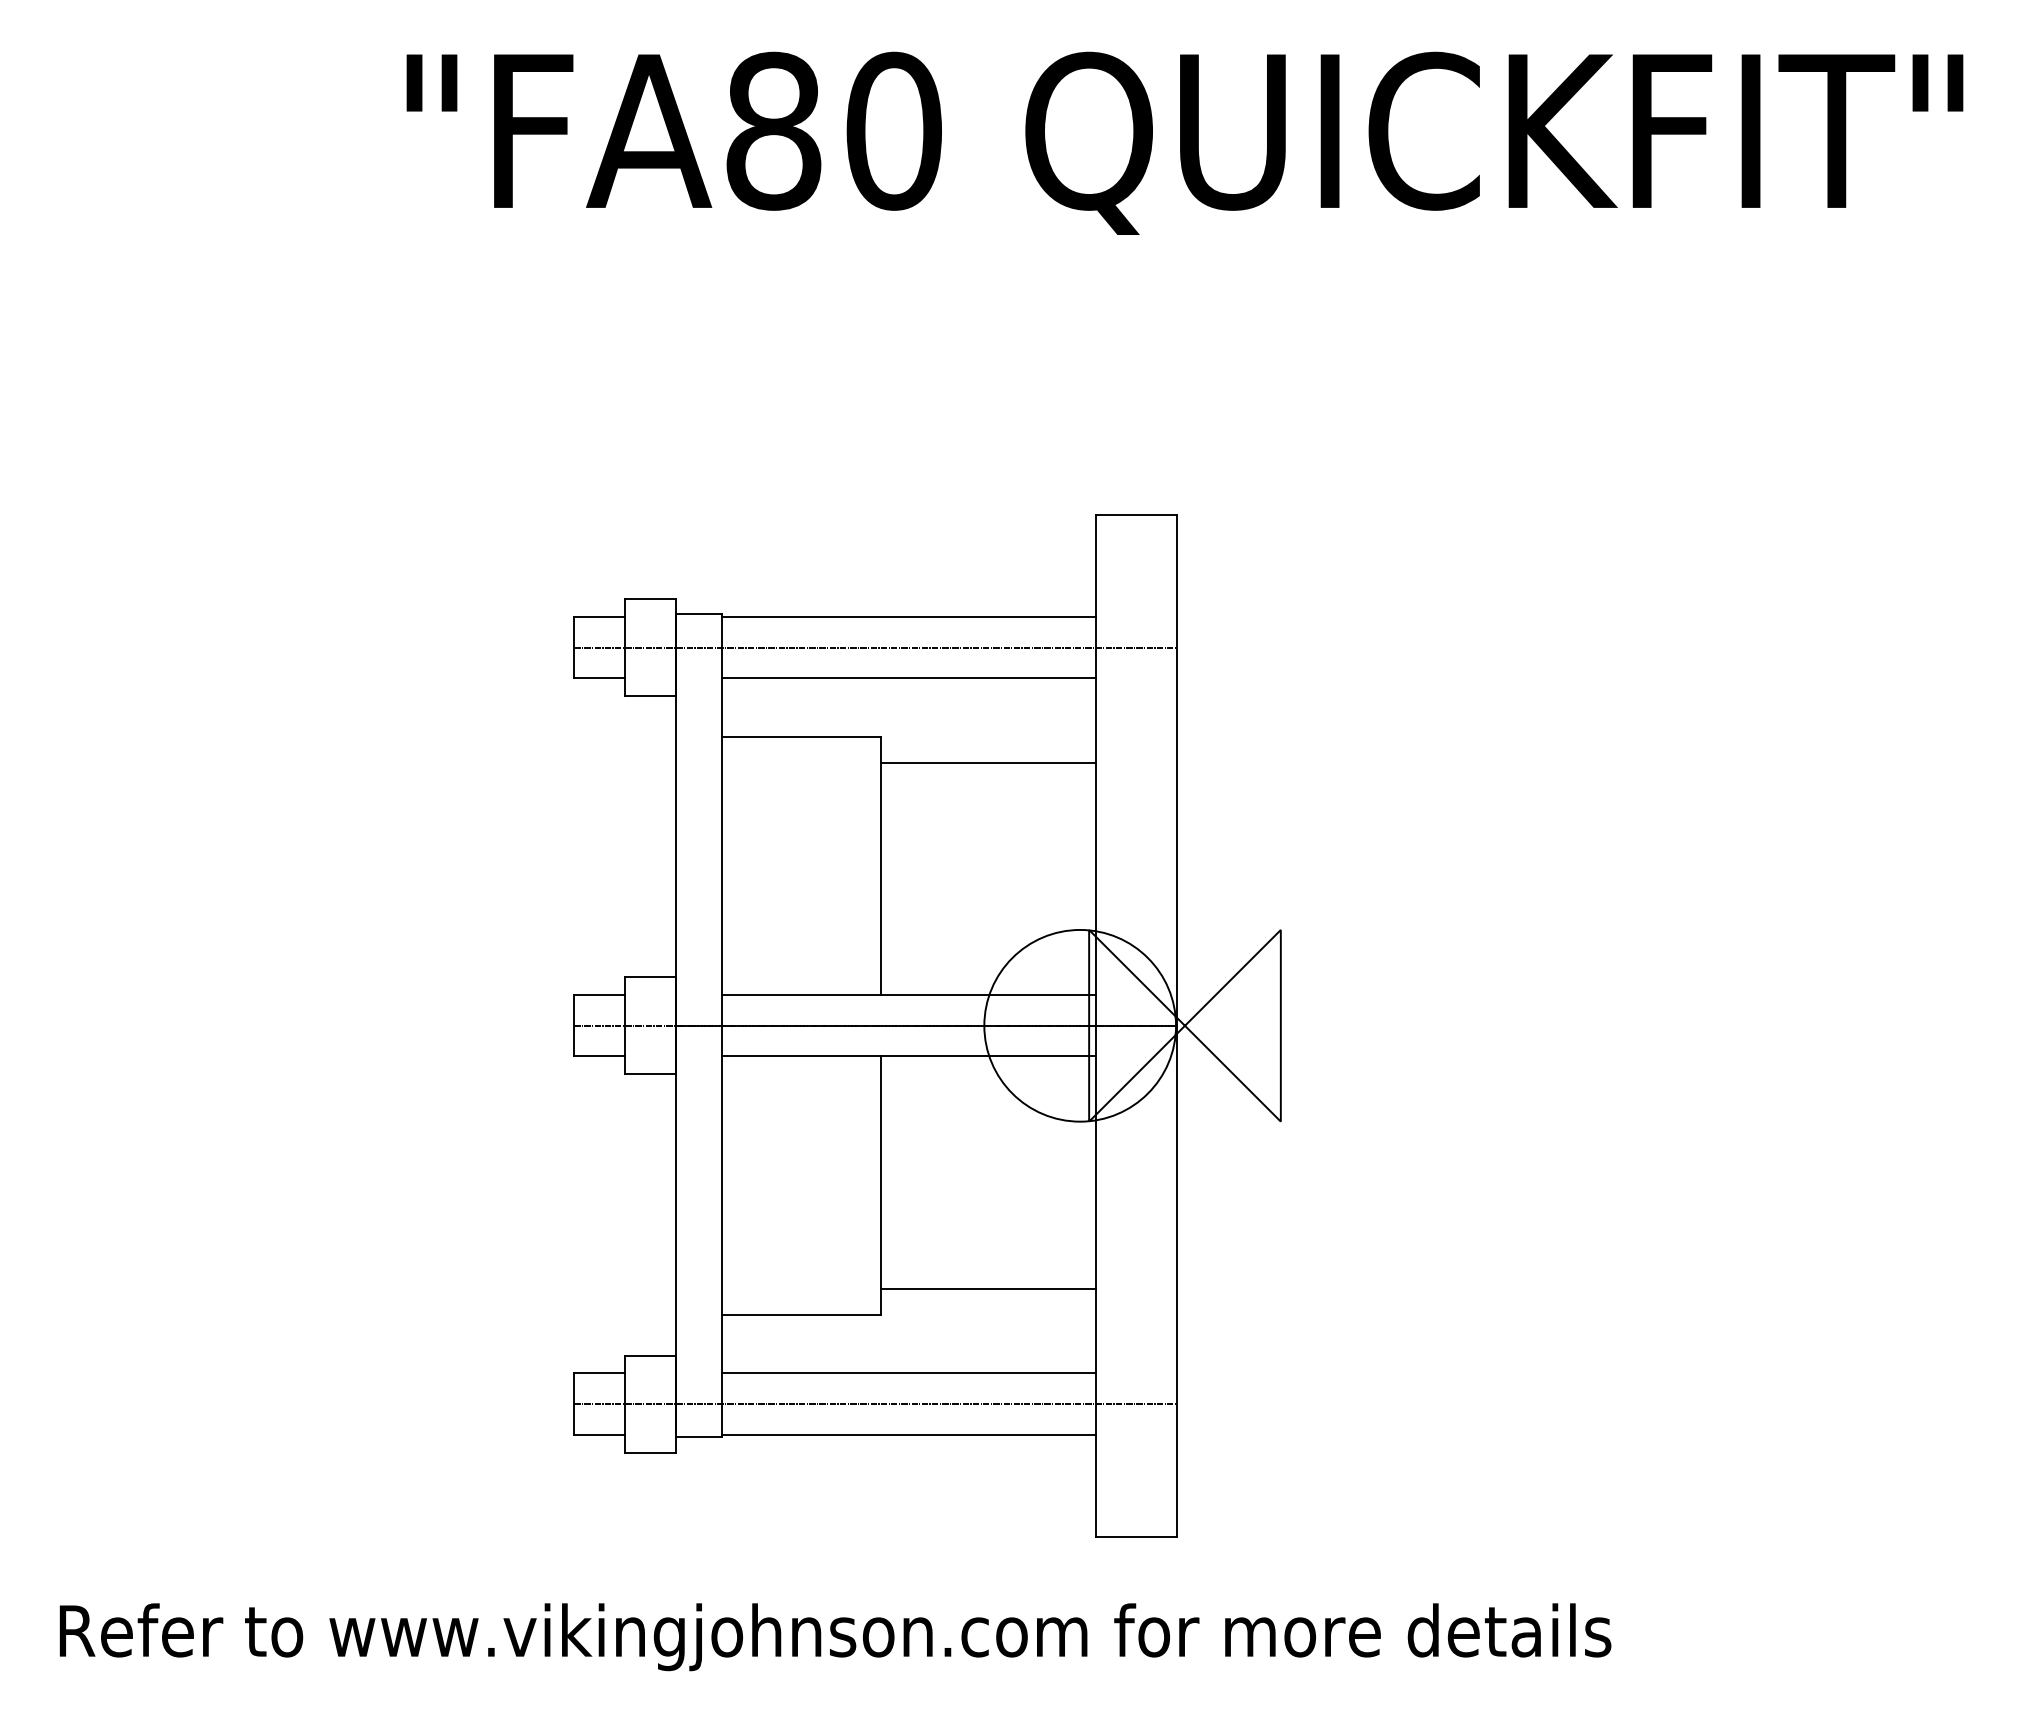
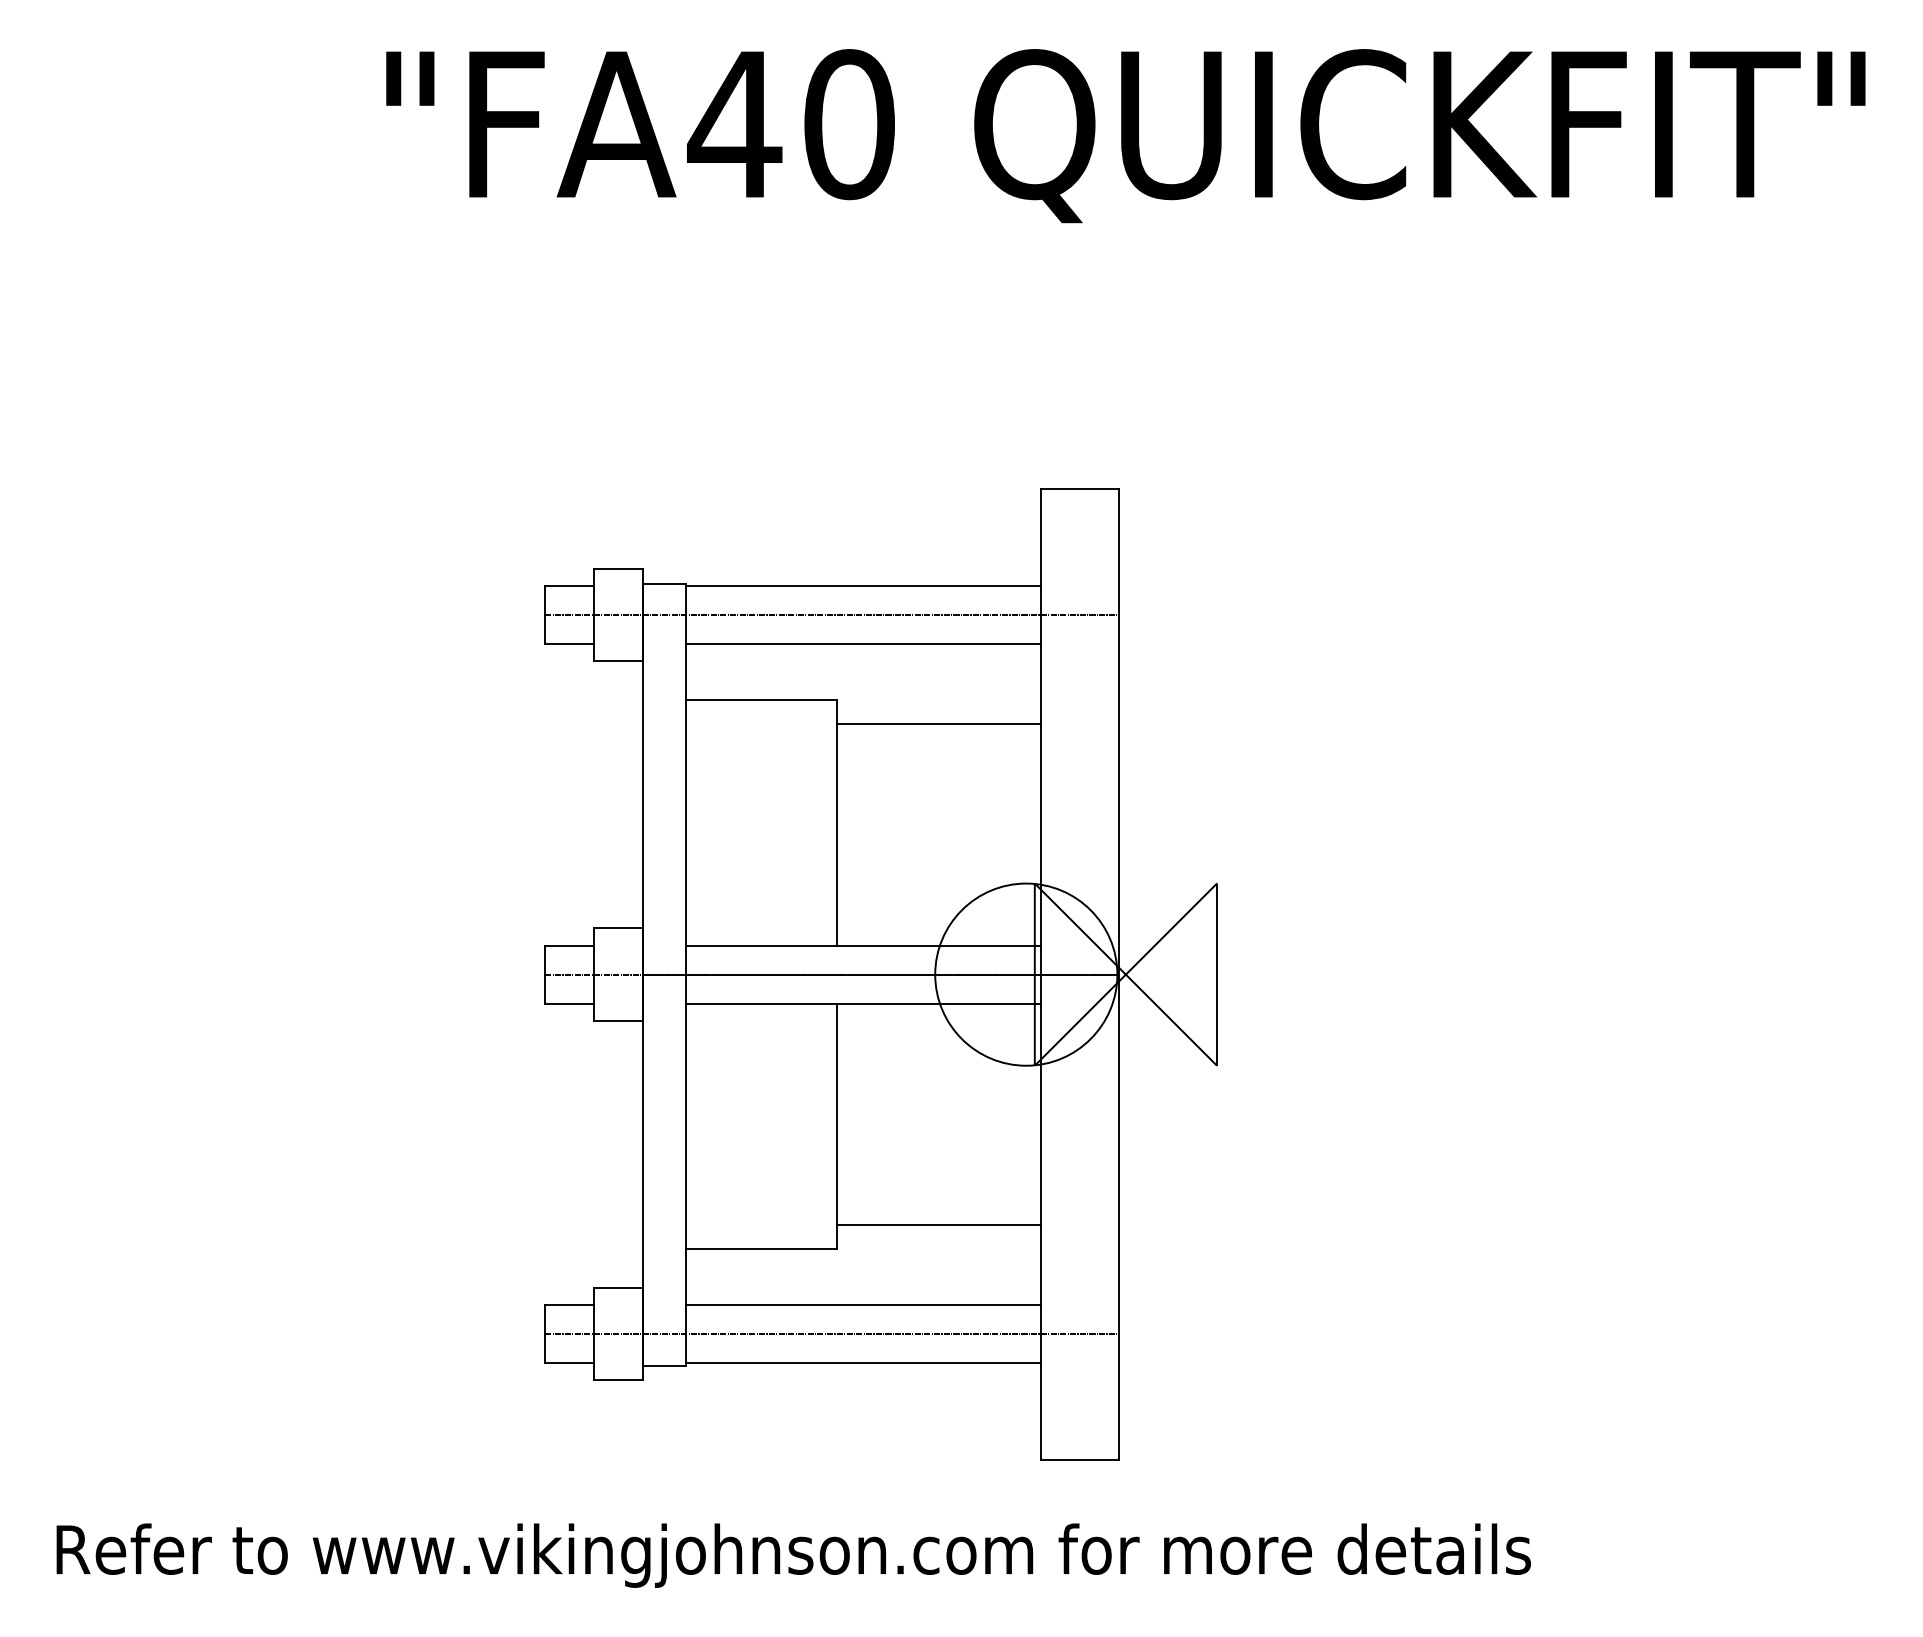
text: (773, 130) -> (734, 123), "FA80 -> "FA40

